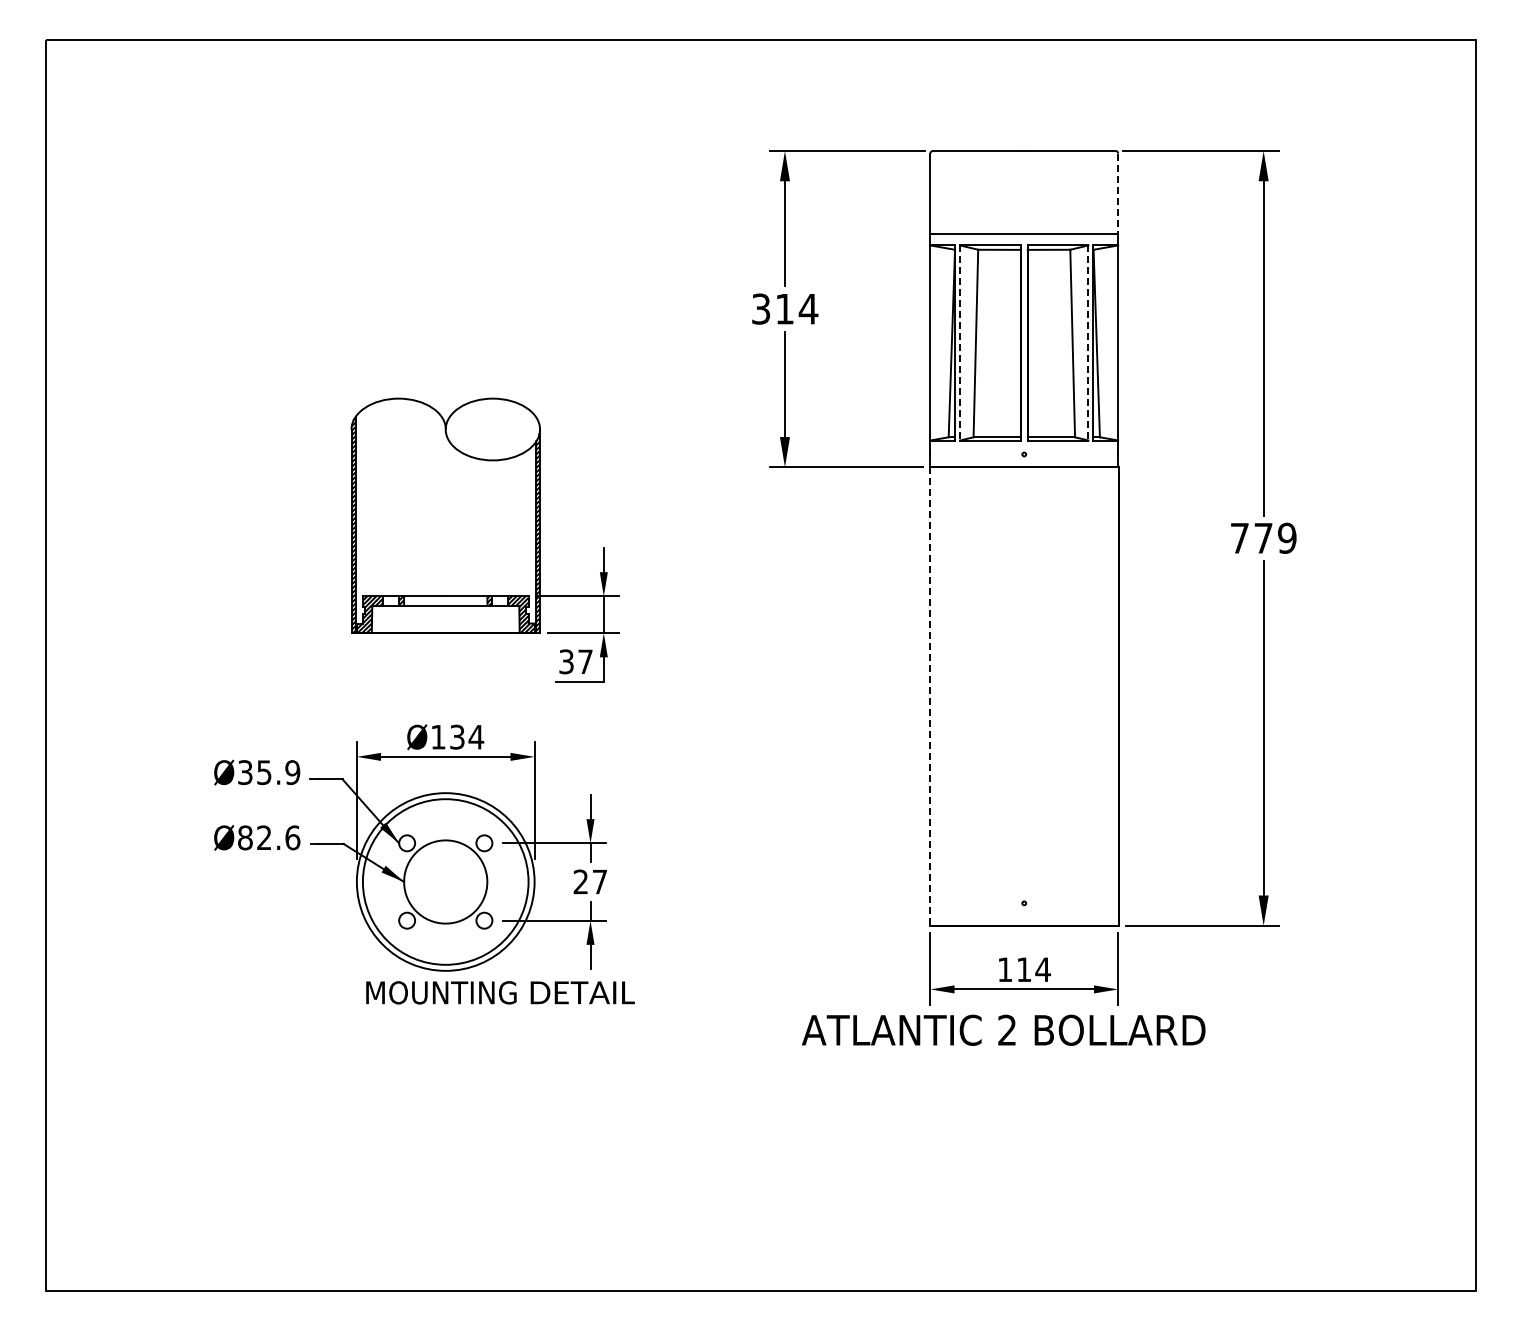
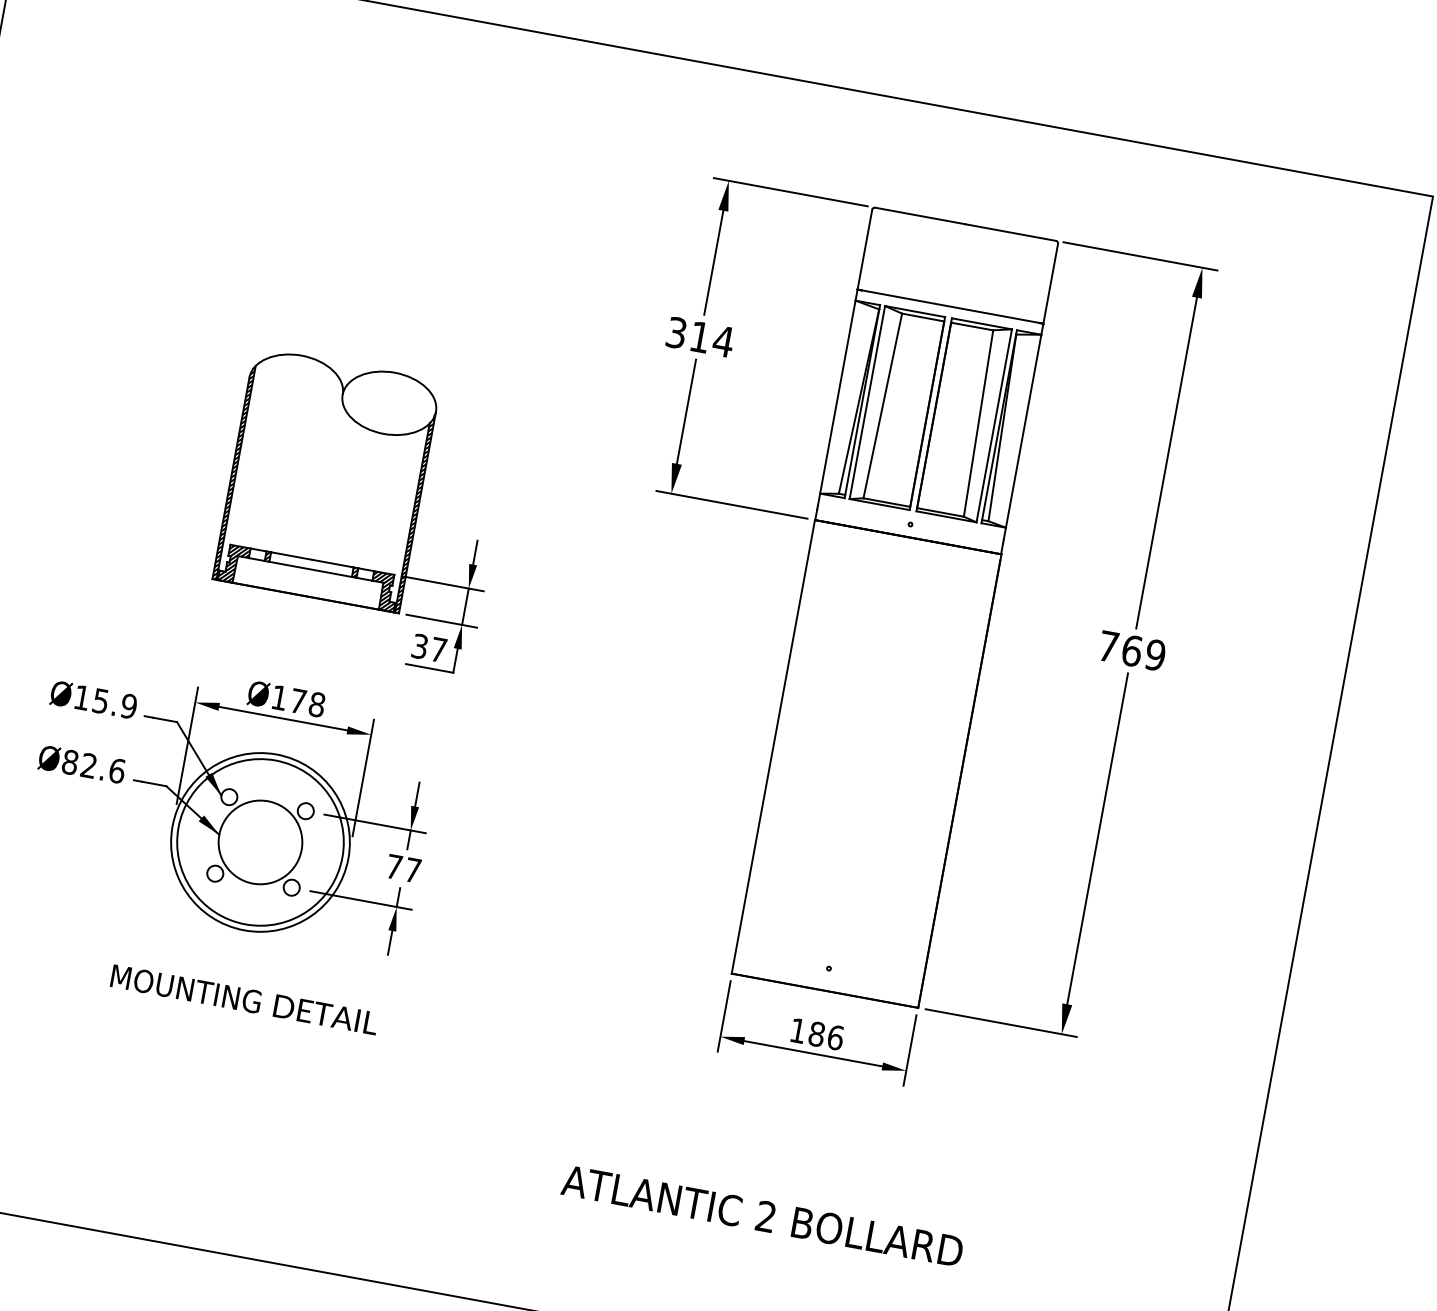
line: (1118, 194) -> (1050, 284), dashed -> solid
line: (960, 342) -> (867, 402), dashed -> solid
line: (1088, 342) -> (994, 425), dashed -> solid
text: (1263, 537) -> (1132, 650), 779 -> 769
line: (930, 697) -> (773, 747), dashed -> solid
text: (467, 736) -> (308, 702), Ø134 -> Ø178
text: (245, 772) -> (82, 697), Ø35.9 -> Ø15.9
text: (580, 881) -> (393, 866), 27 -> 77
text: (1033, 969) -> (826, 1035), 114 -> 186
text: (500, 992) -> (244, 999), moved
text: (1003, 1029) -> (762, 1215), moved

